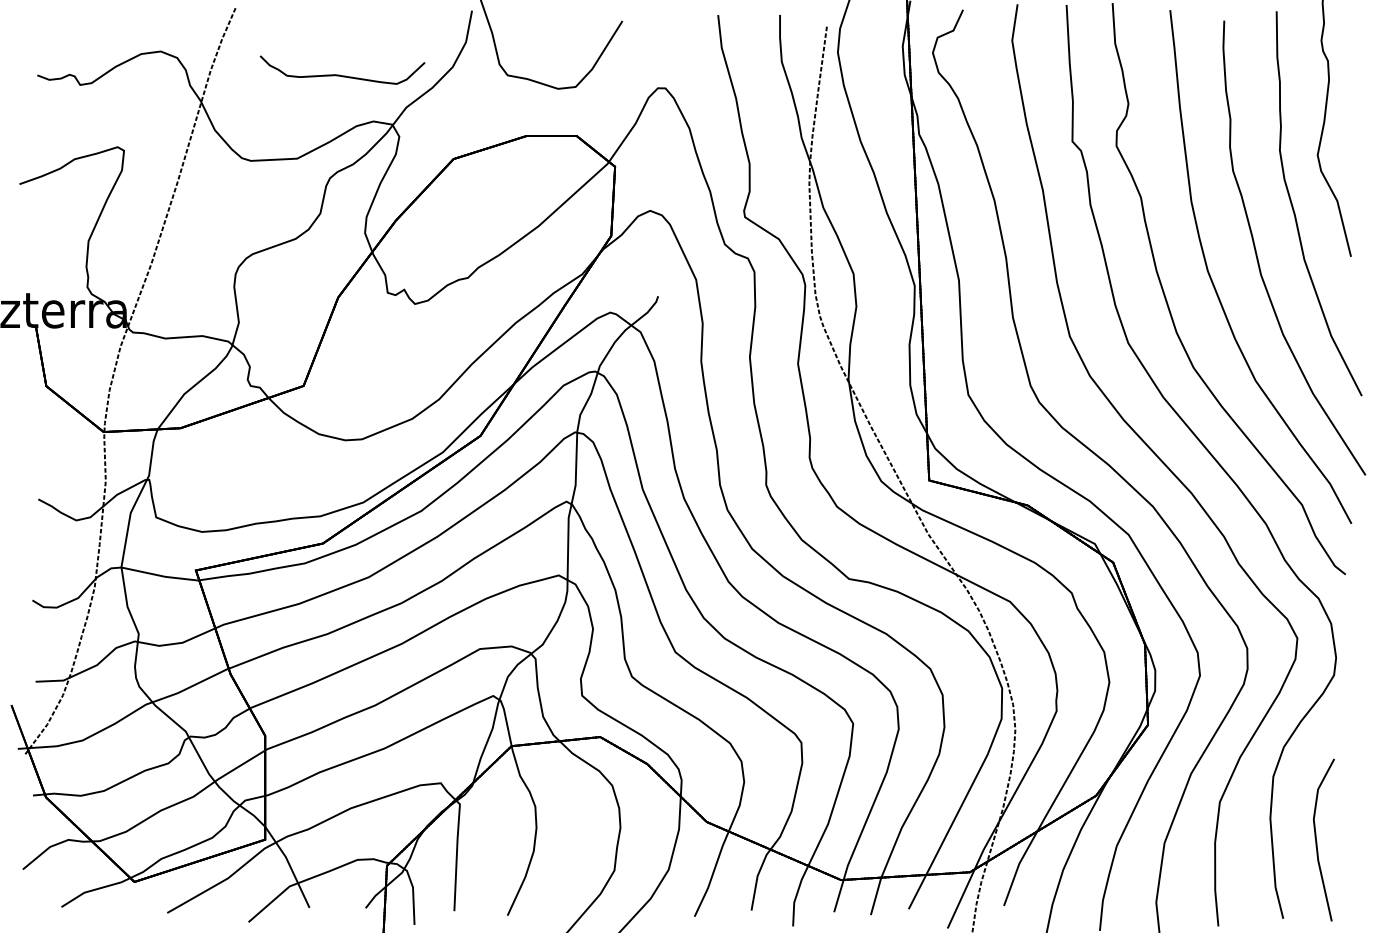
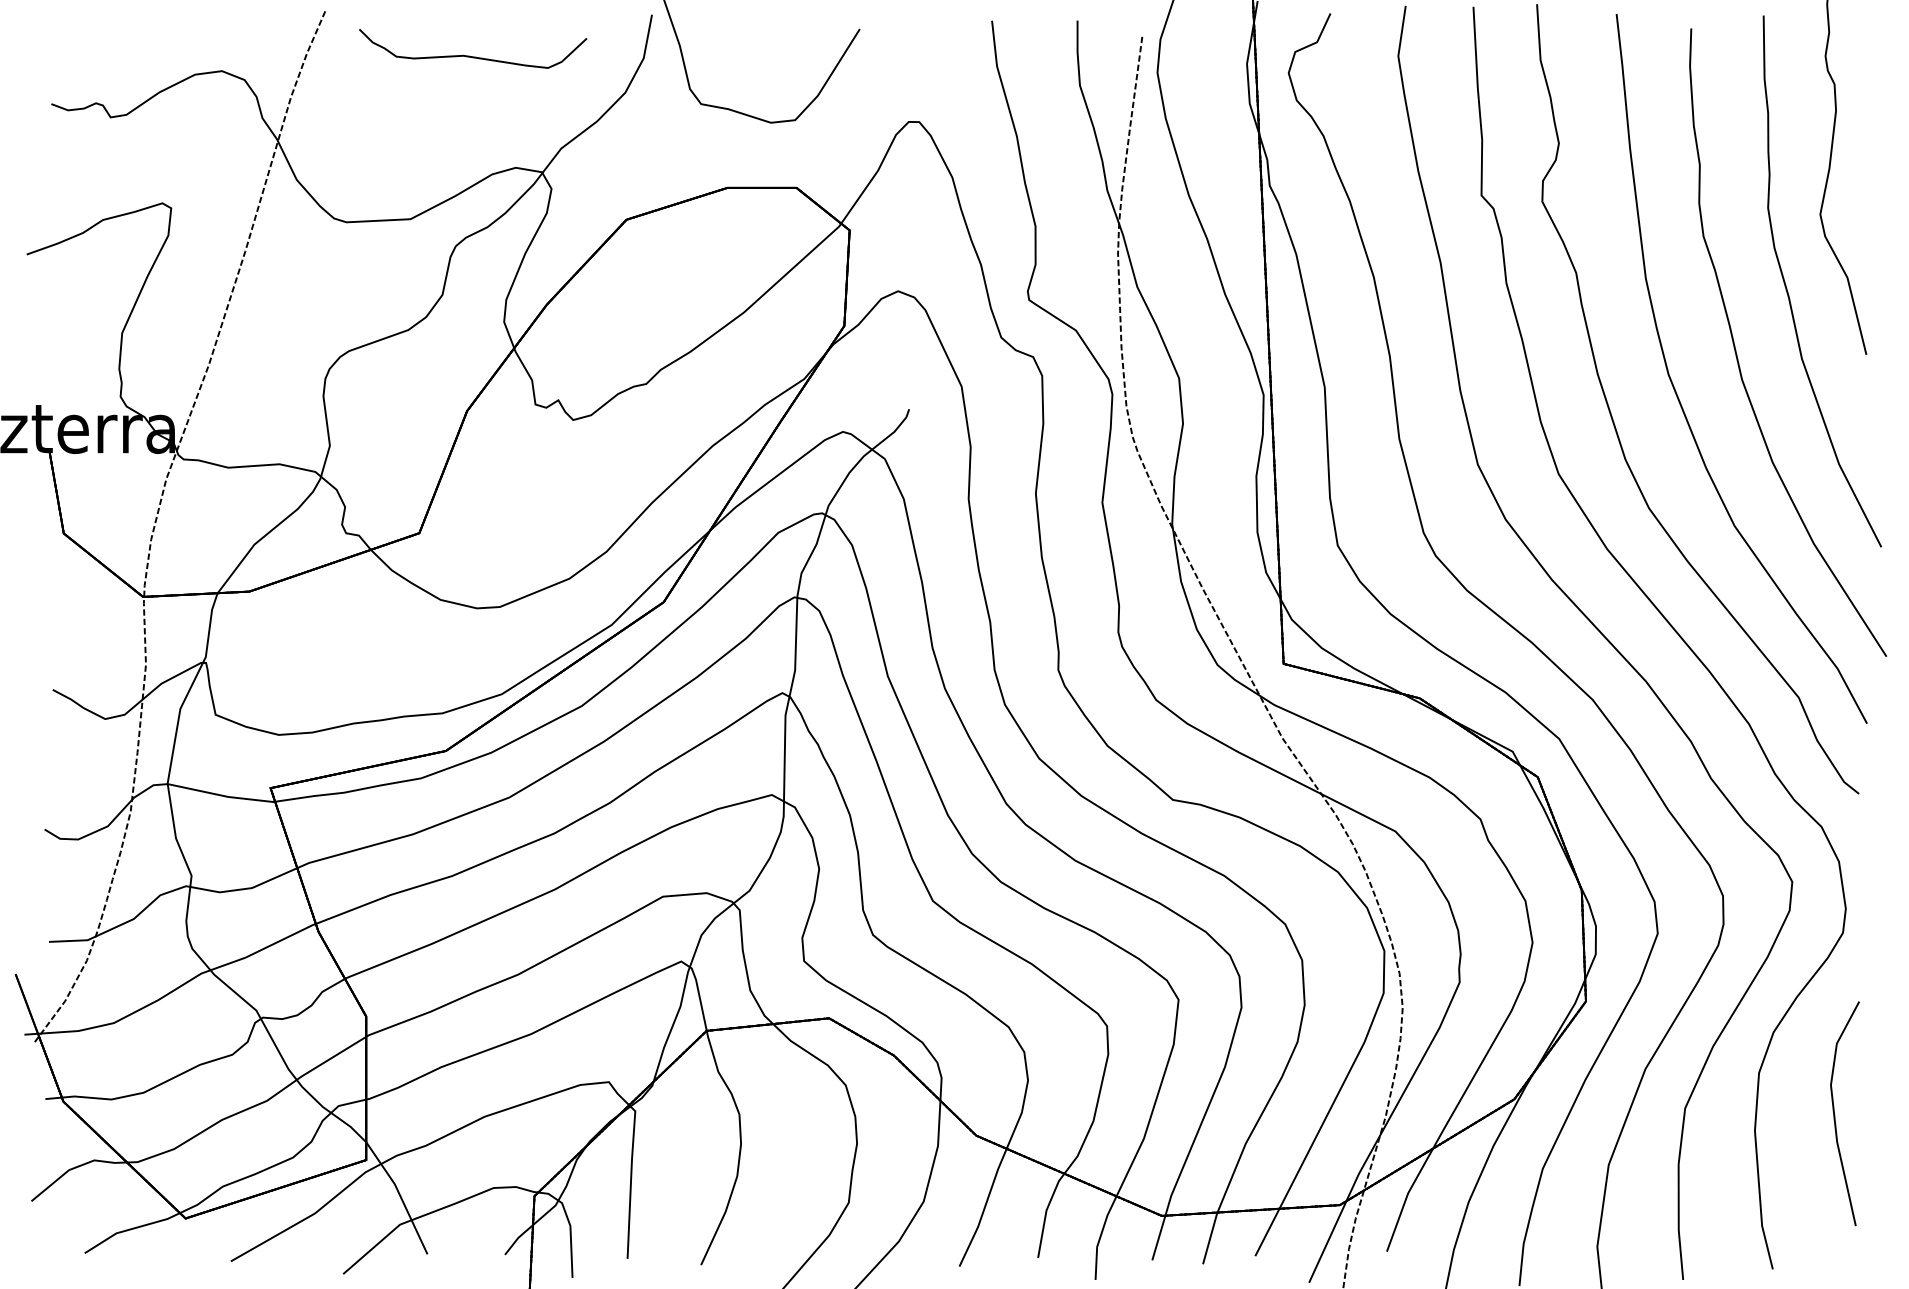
curve: (342, 75) -> (473, 56), moved
line: (1317, 840) -> (1835, 1114), moved

